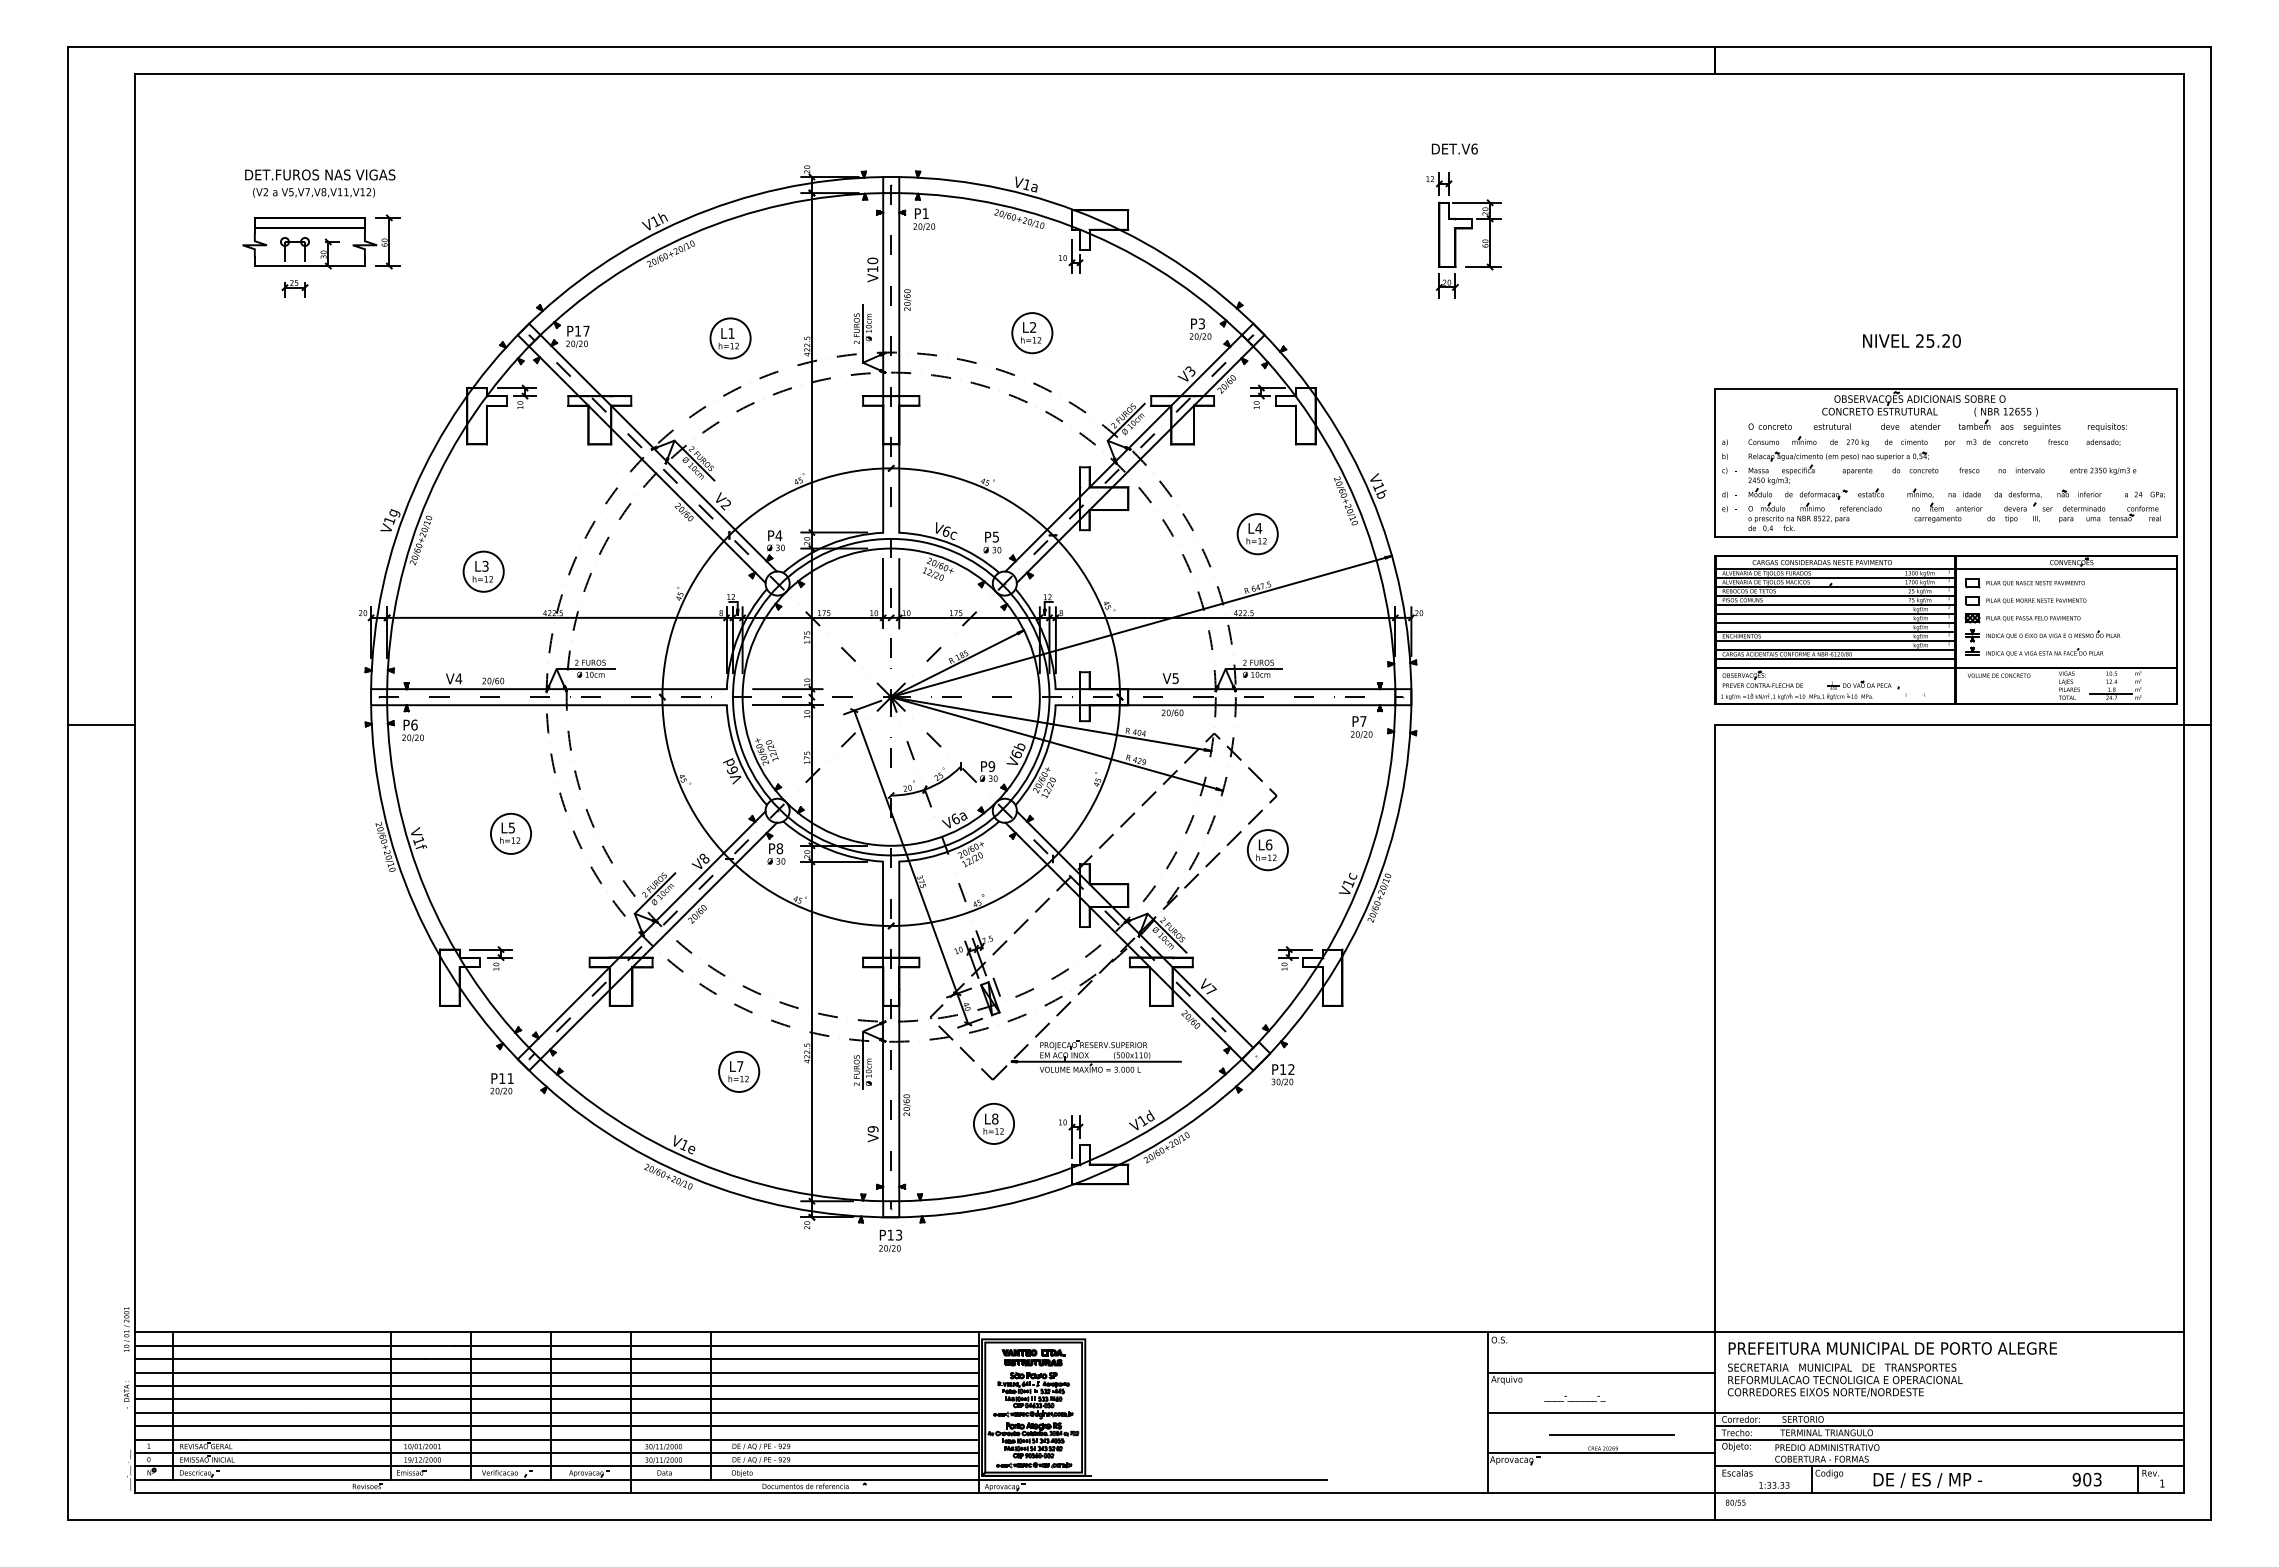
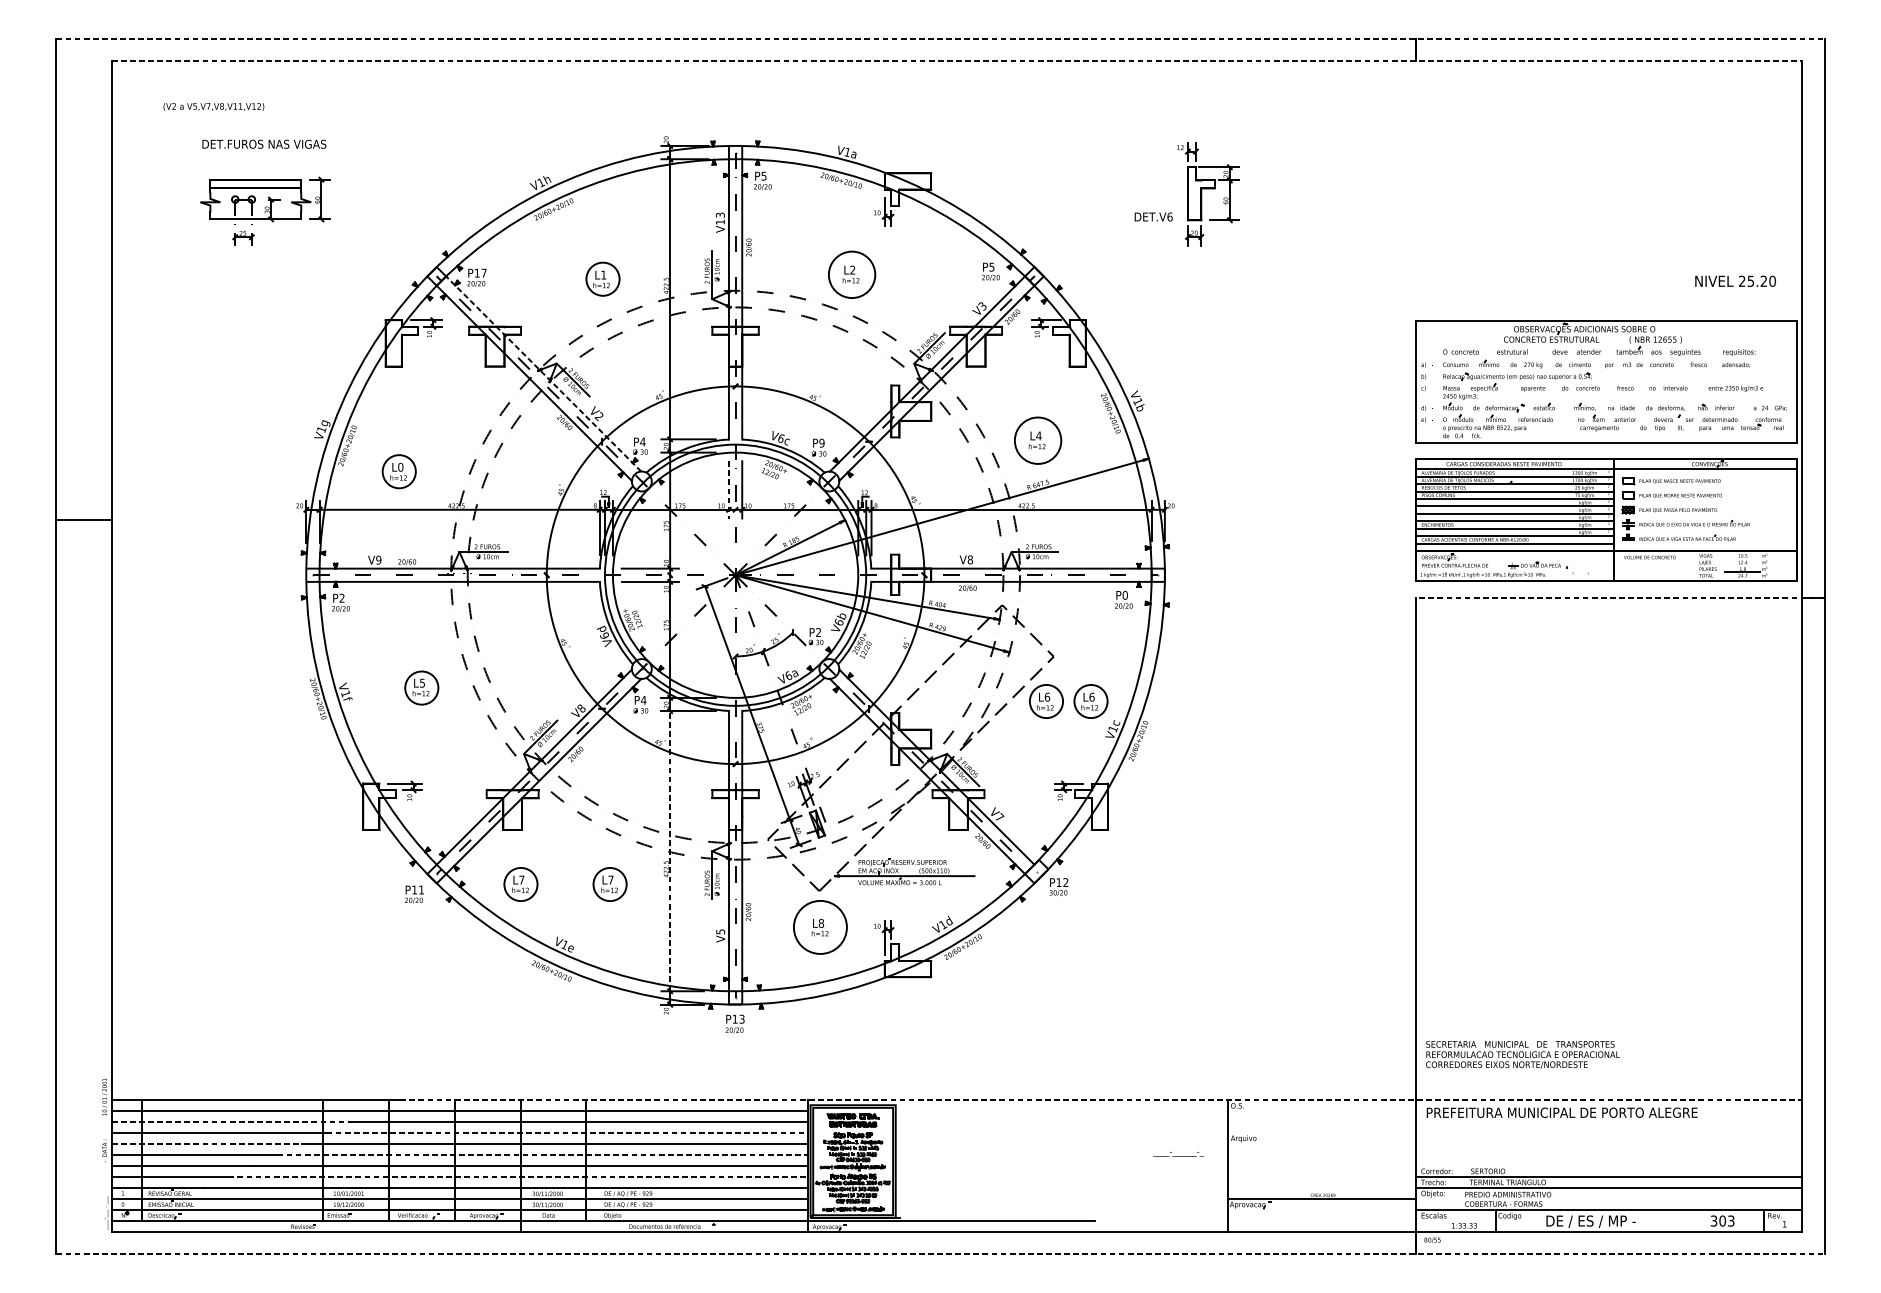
line: (1139, 47) -> (940, 39), solid -> dashed
line: (1160, 73) -> (957, 60), solid -> dashed
text: (1454, 148) -> (1153, 216), moved
text: (314, 192) -> (214, 106), moved
text: (925, 213) -> (763, 176), P1 -> P5
text: (872, 260) -> (720, 214), V10 -> V13
text: (1201, 323) -> (991, 266), P3 -> P5
circle: (1032, 333) -> (852, 275), size x1.4
text: (1911, 340) -> (1735, 280), moved
line: (658, 452) -> (543, 373), solid -> dashed
circle: (1257, 534) -> (1037, 441), size x1.4
text: (995, 536) -> (821, 442), P5 -> P9
text: (485, 566) -> (400, 467), L3 -> L0
line: (883, 593) -> (729, 489), solid -> dashed
text: (458, 678) -> (378, 559), V4 -> V9
text: (1175, 678) -> (970, 559), V5 -> V8
text: (1363, 721) -> (1125, 595), P7 -> P0
line: (101, 724) -> (83, 520), moved
text: (414, 724) -> (342, 597), P6 -> P2
line: (1962, 724) -> (1619, 597), solid -> dashed
text: (991, 766) -> (818, 632), P9 -> P2
text: (779, 848) -> (643, 700), P8 -> P4
part: (1321, 850) -> (1090, 701), added
line: (811, 1031) -> (669, 851), solid -> dashed
part: (631, 1071) -> (521, 884), added
circle: (993, 1123) -> (820, 927), size x1.6
text: (872, 1129) -> (720, 932), V9 -> V5
line: (1334, 1332) -> (1101, 1099), solid -> dashed
line: (280, 1359) -> (231, 1121), solid -> dashed
line: (687, 1372) -> (567, 1132), solid -> dashed
line: (1601, 1372) -> (1321, 1132), removed
text: (1844, 1380) -> (1522, 1055), moved
line: (251, 1386) -> (207, 1144), solid -> dashed
text: (1574, 1398) -> (1178, 1154), moved
line: (657, 1399) -> (542, 1154), solid -> dashed
line: (1835, 1412) -> (1514, 1165), removed
line: (628, 1426) -> (518, 1177), solid -> dashed
line: (1611, 1434) -> (1330, 1183), removed
text: (2076, 1479) -> (1713, 1220), 903 -> 303
line: (1139, 1519) -> (940, 1253), solid -> dashed

